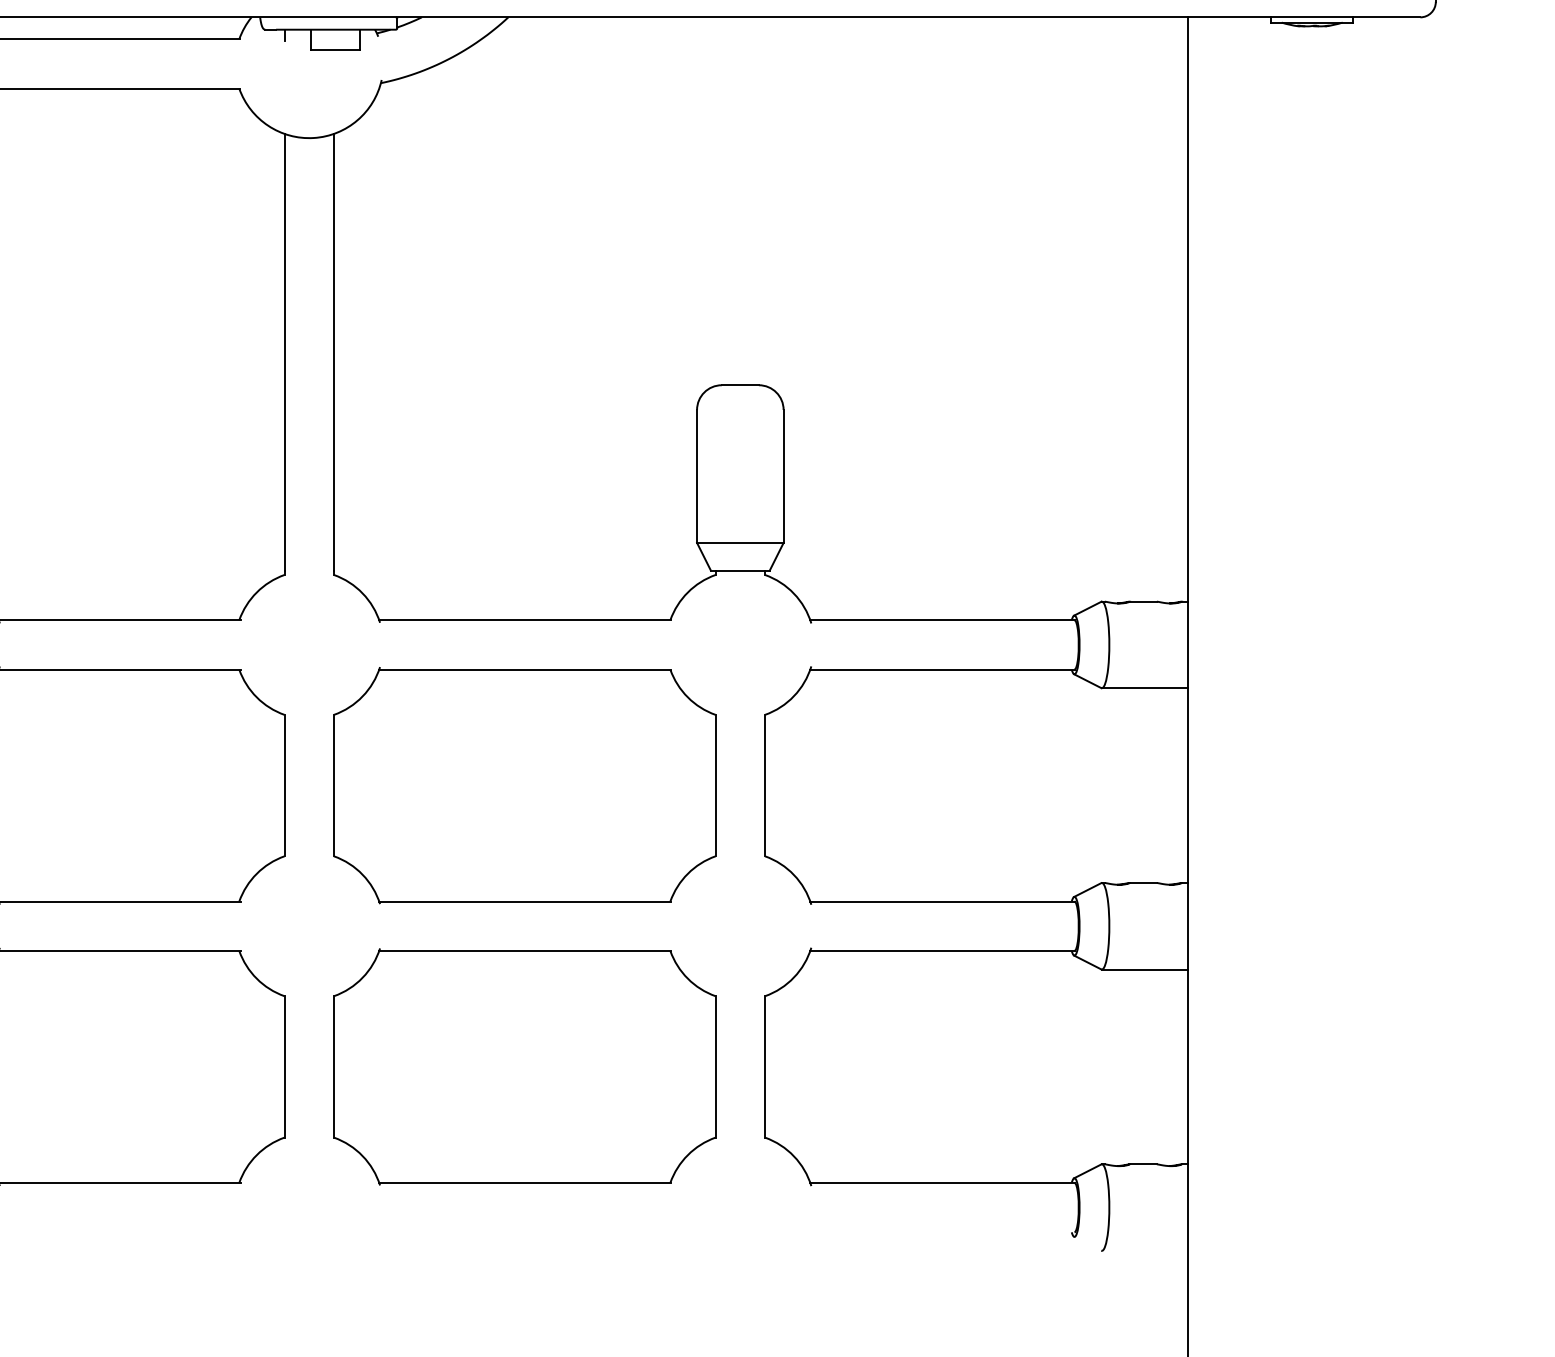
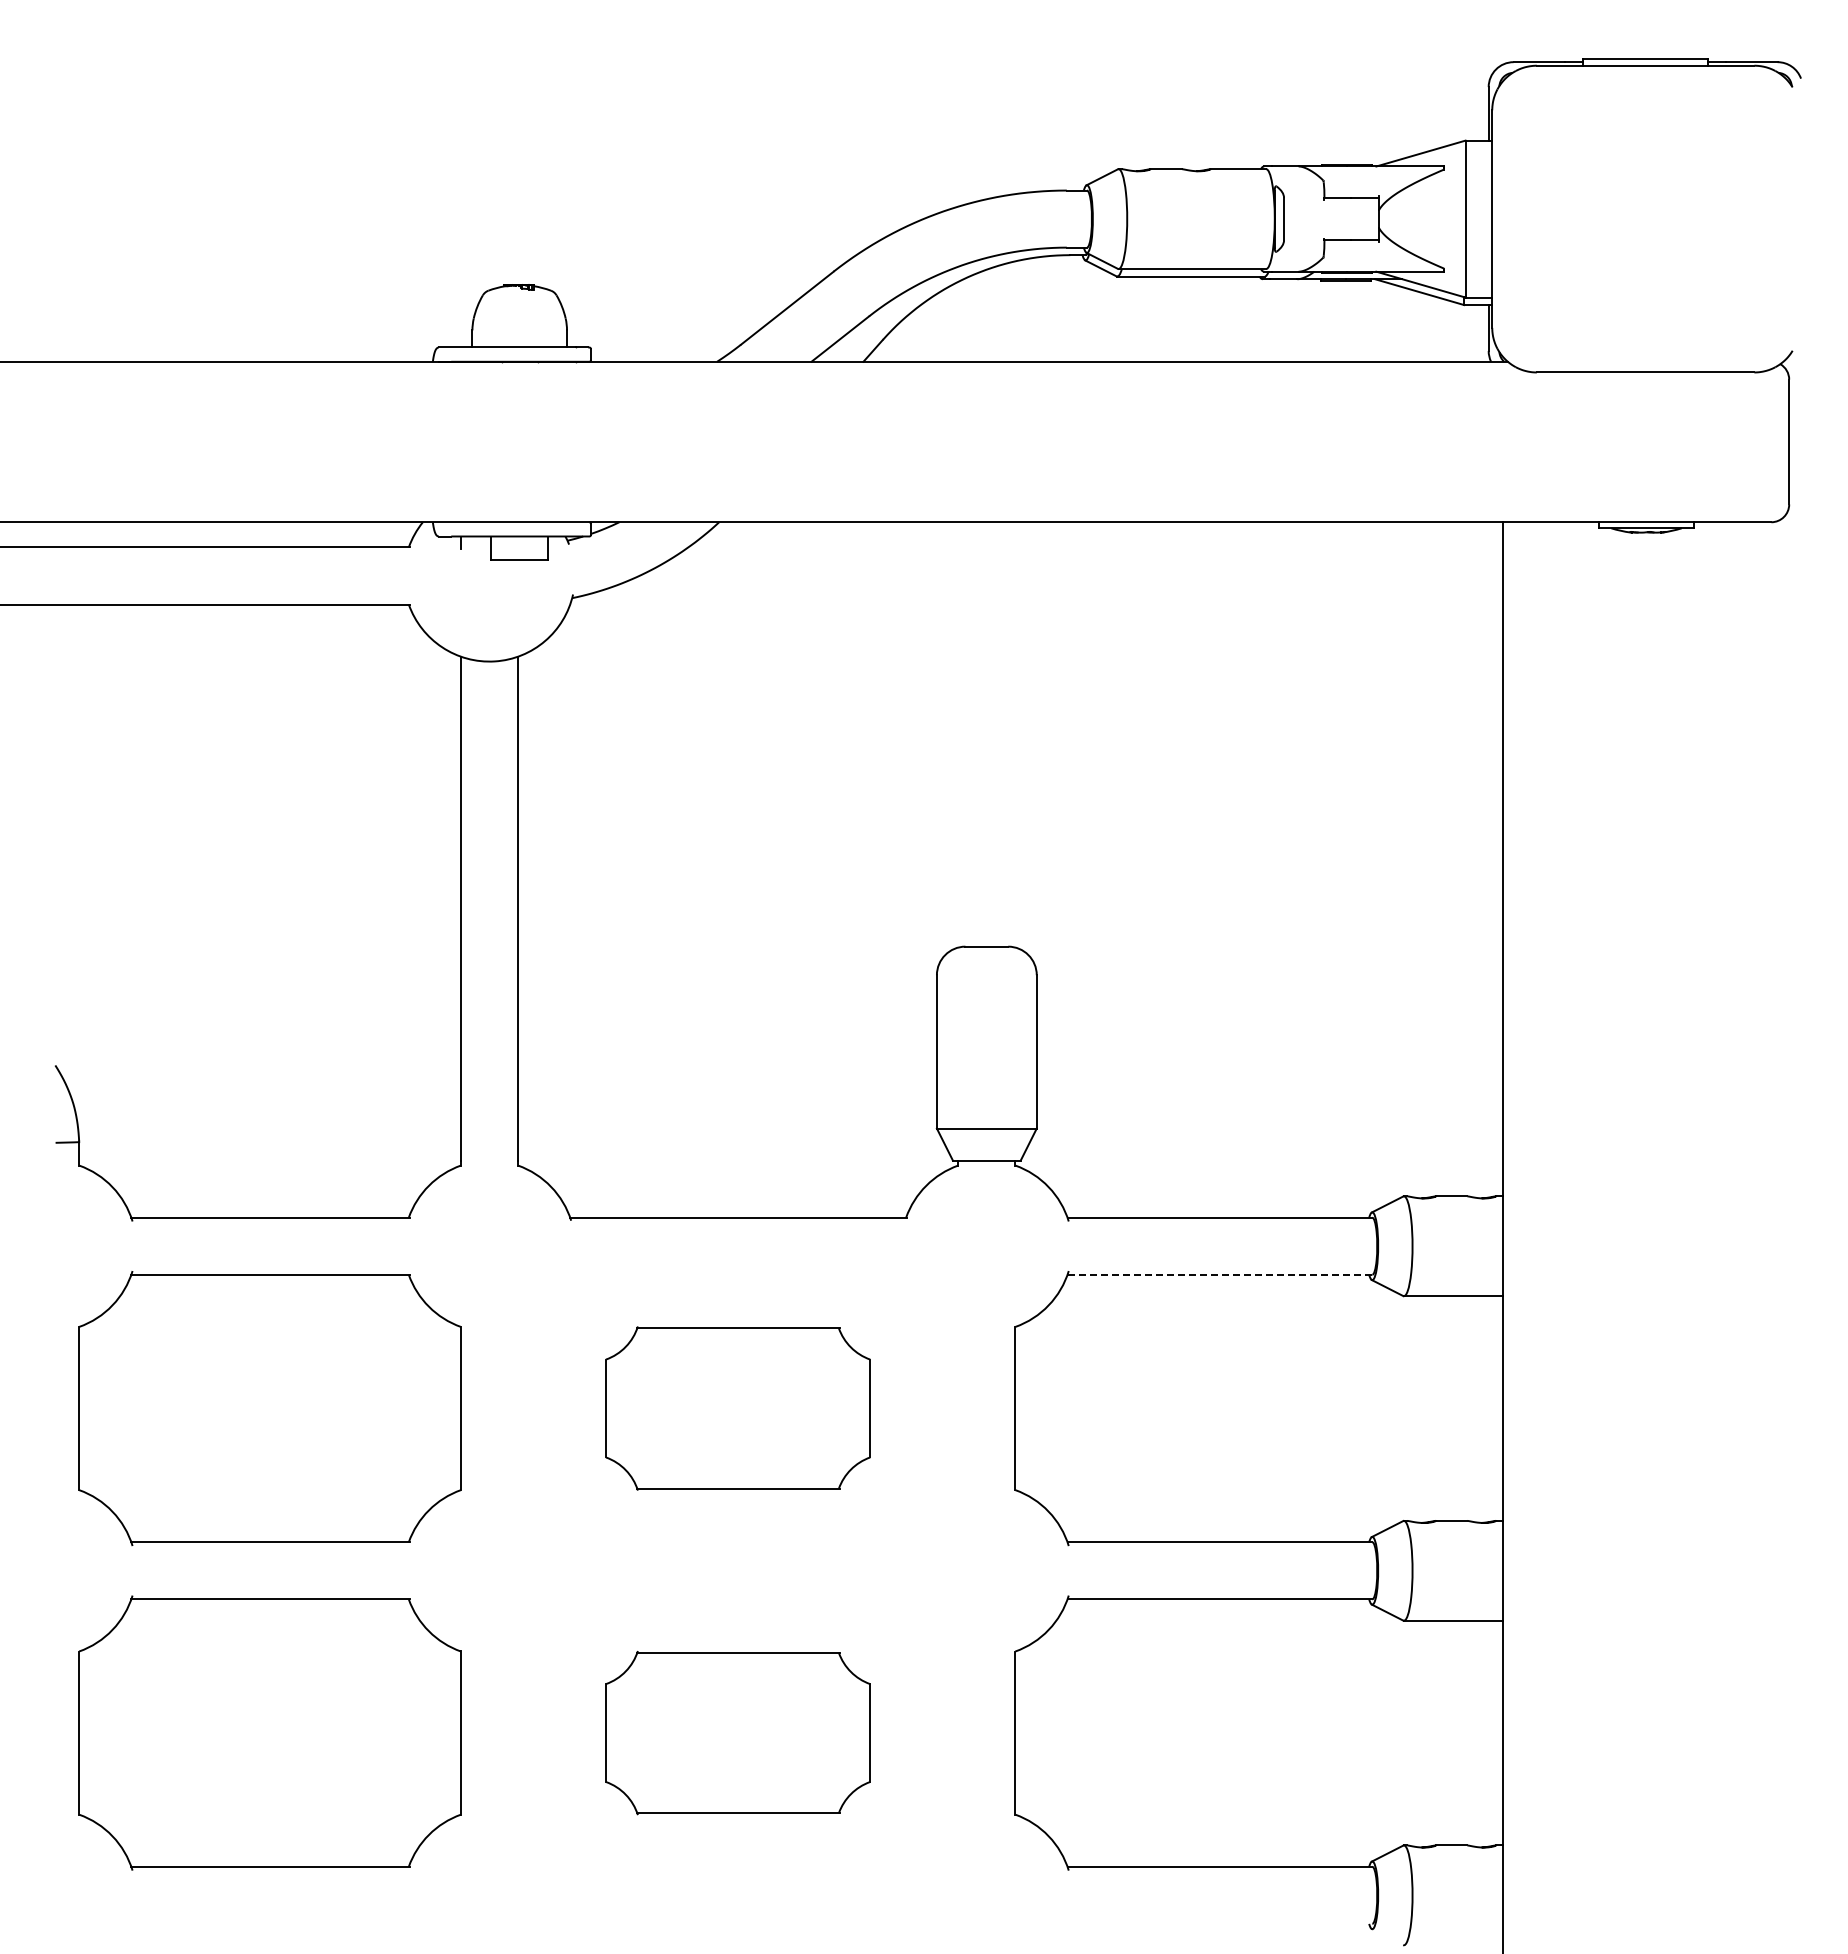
line: (942, 669) -> (1220, 1274), solid -> dashed
part: (524, 785) -> (737, 1408), size x0.6
part: (524, 1066) -> (737, 1732), size x0.6

